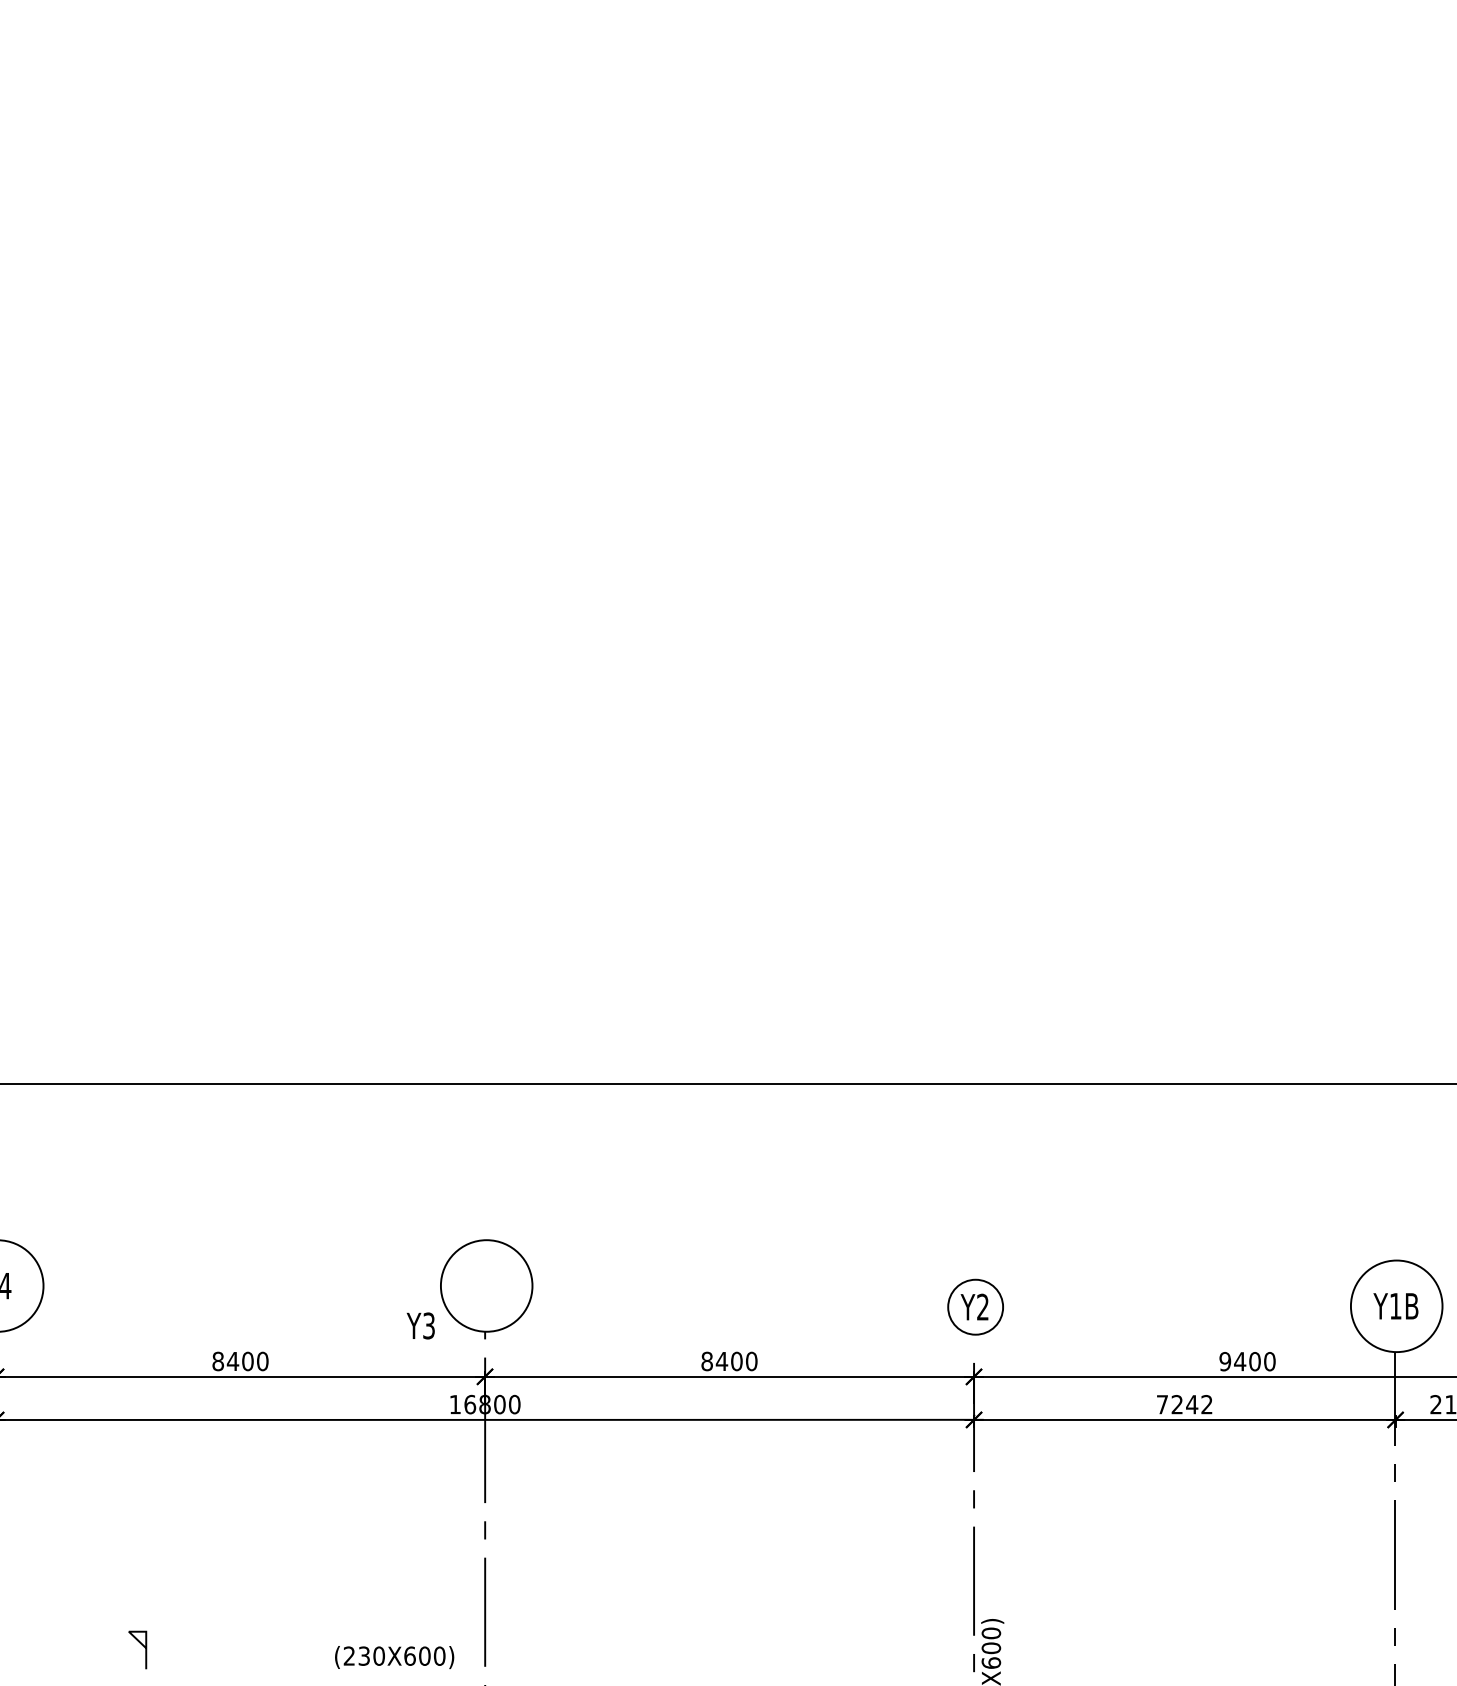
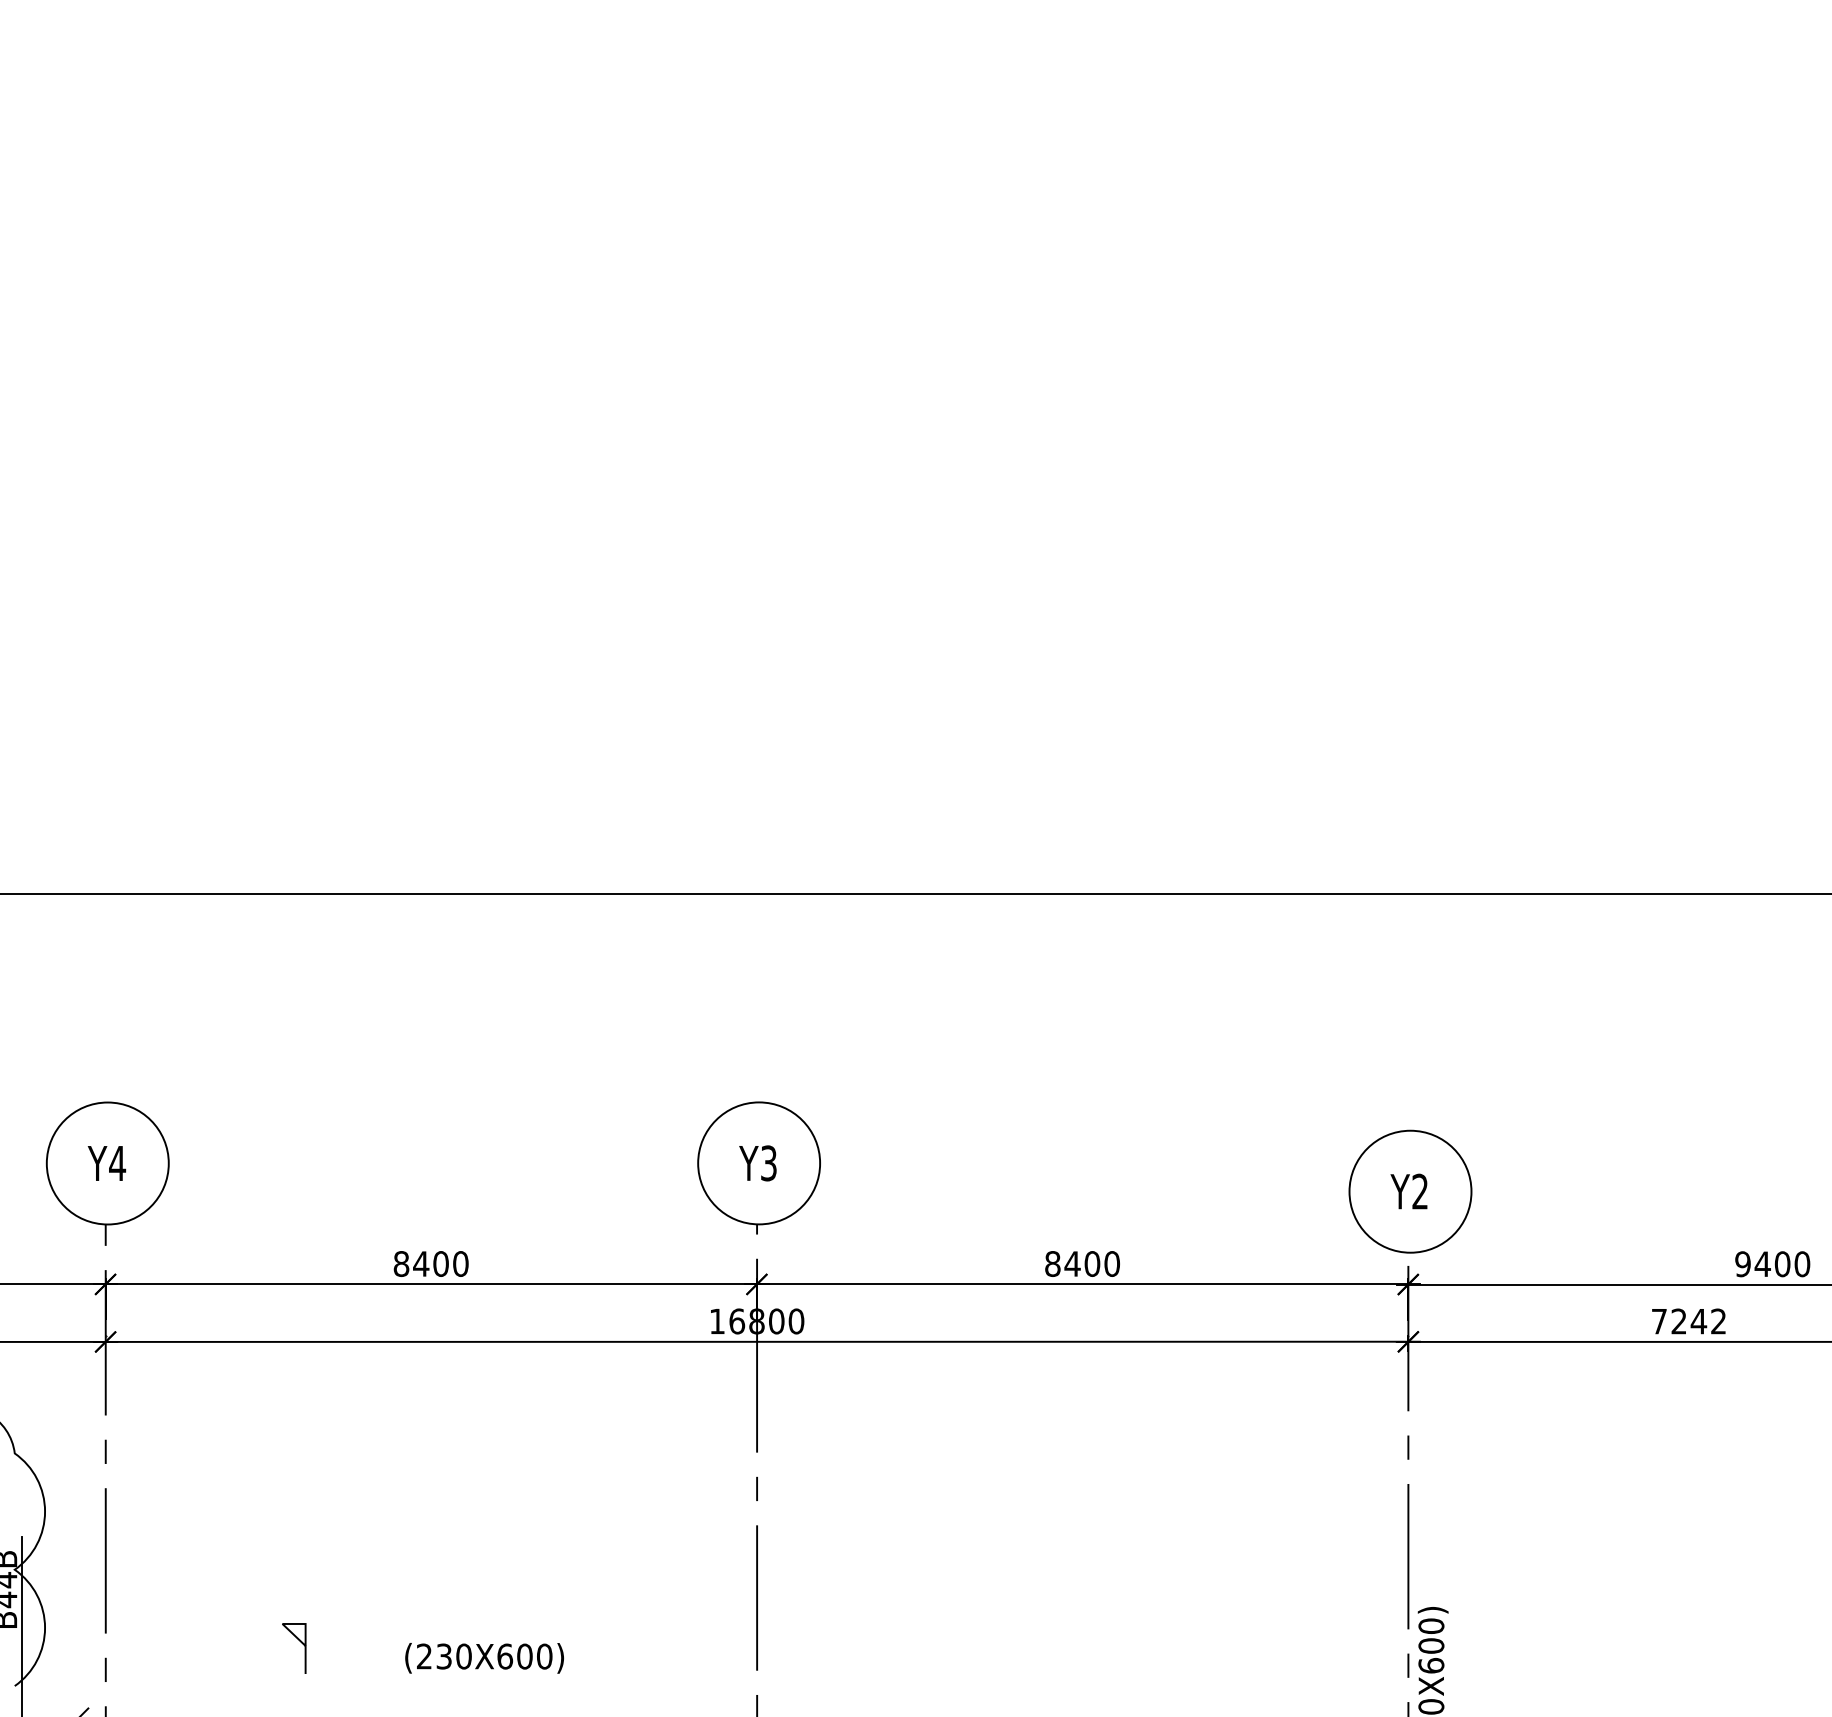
circle: (975, 1307) -> (1410, 1192), size x1.67
text: (420, 1325) -> (757, 1162), moved
text: (394, 1657) -> (484, 1658), moved

